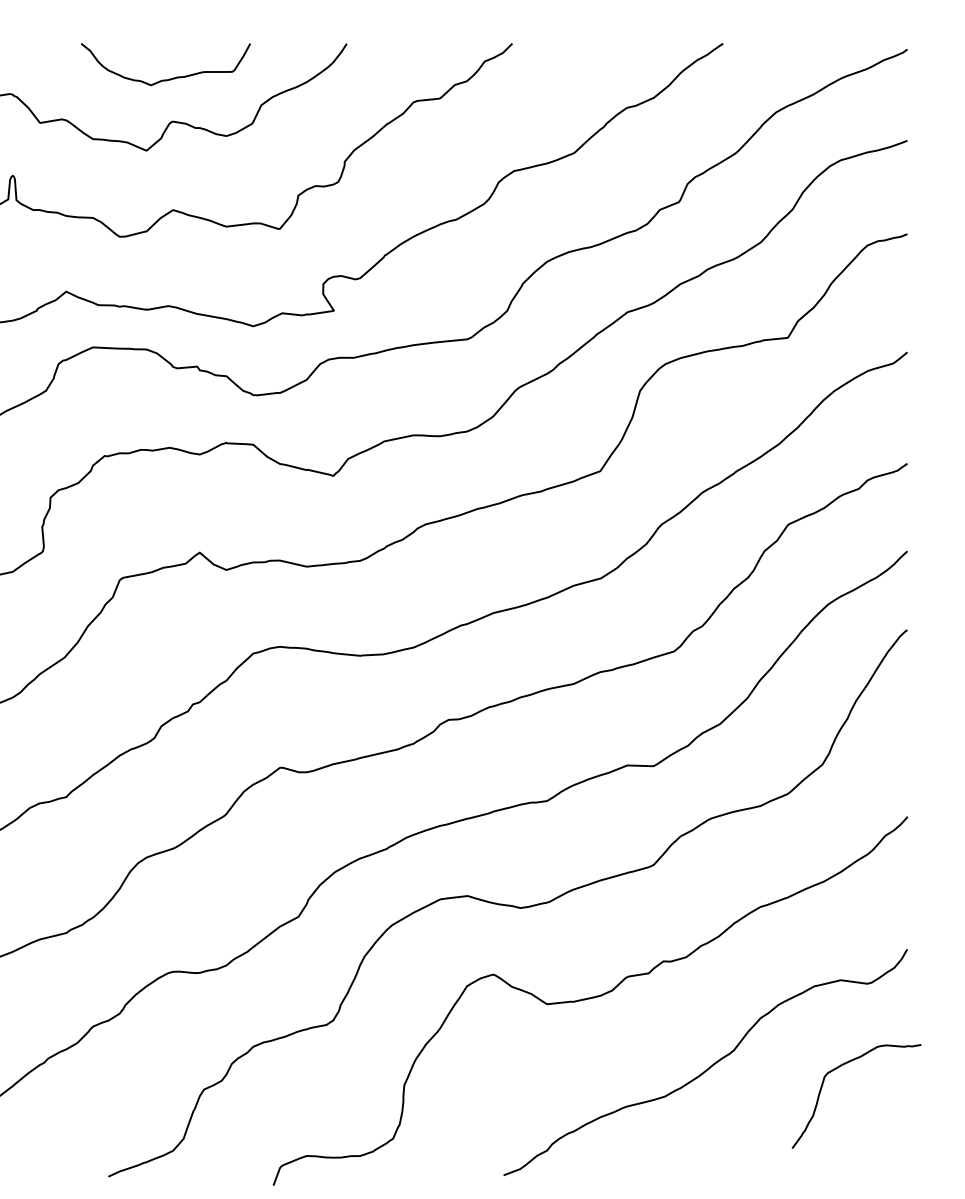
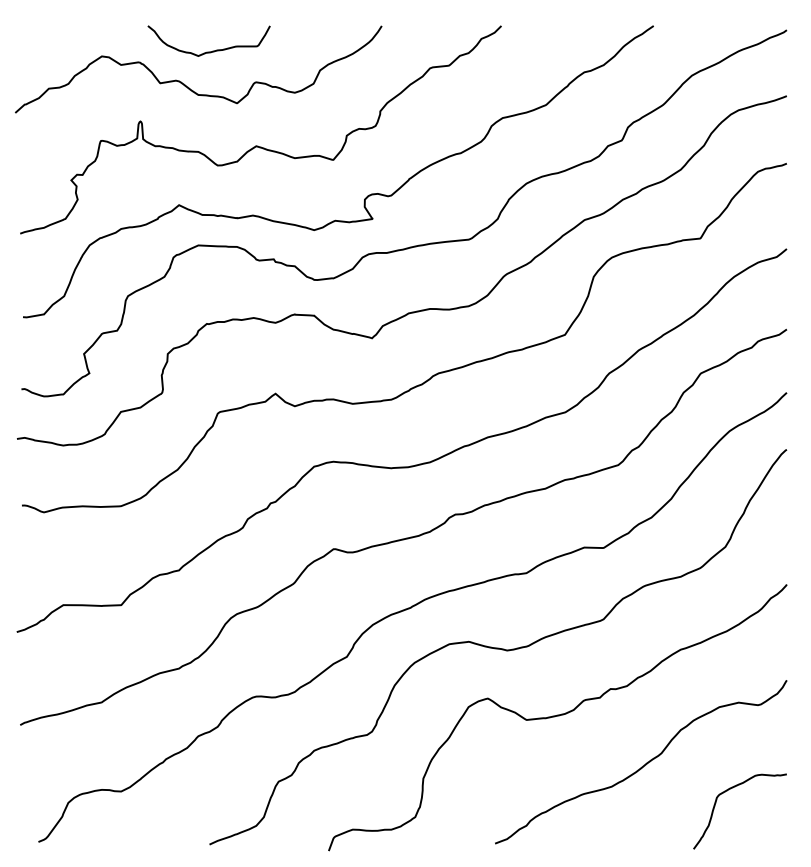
curve: (170, 77) -> (212, 50), moved
curve: (839, 1068) -> (727, 791), moved

